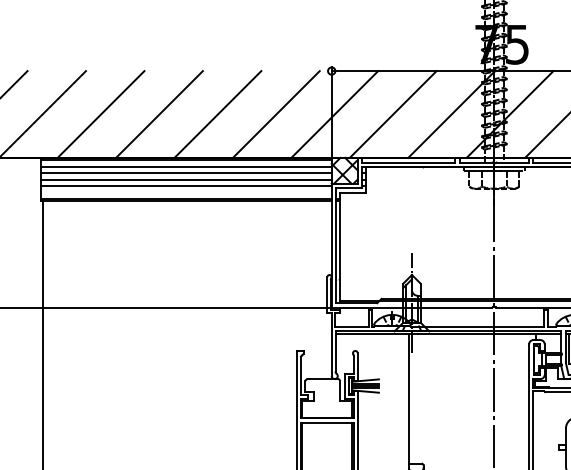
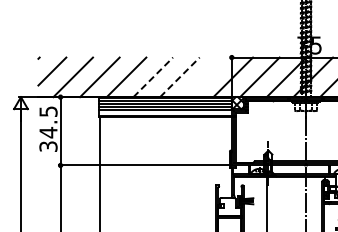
line: (160, 114) -> (153, 77), solid -> dashed
line: (217, 114) -> (179, 77), solid -> dashed
line: (276, 114) -> (206, 77), removed

